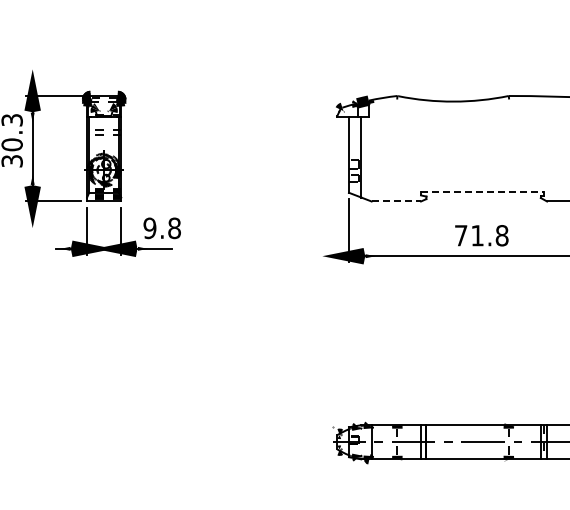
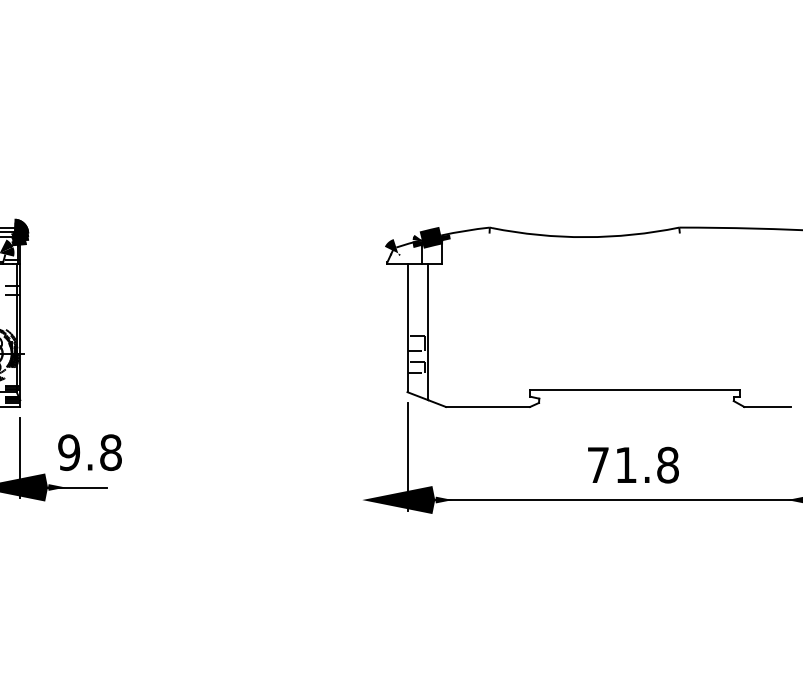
line: (482, 191) -> (634, 389), dashed -> solid
line: (396, 201) -> (488, 406), dashed -> solid

